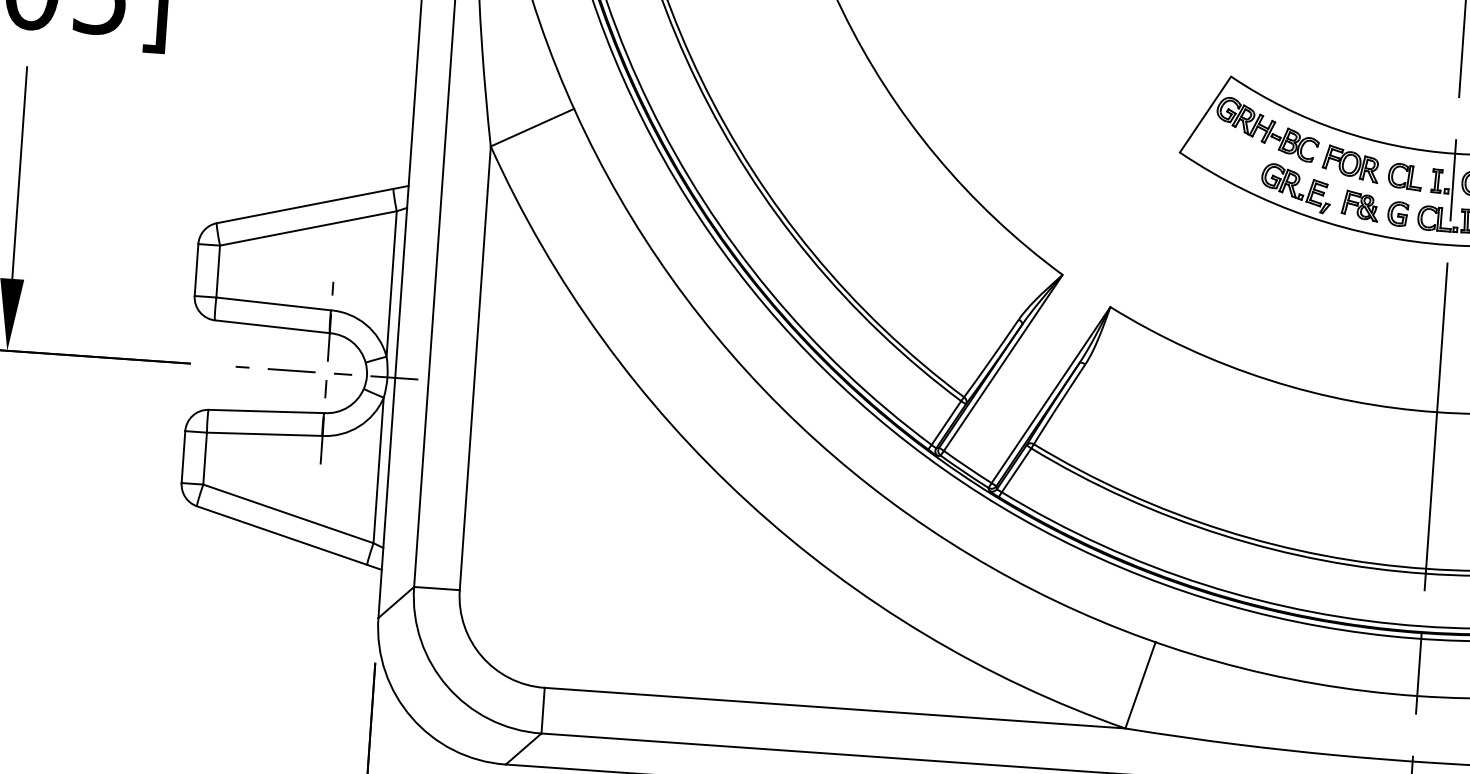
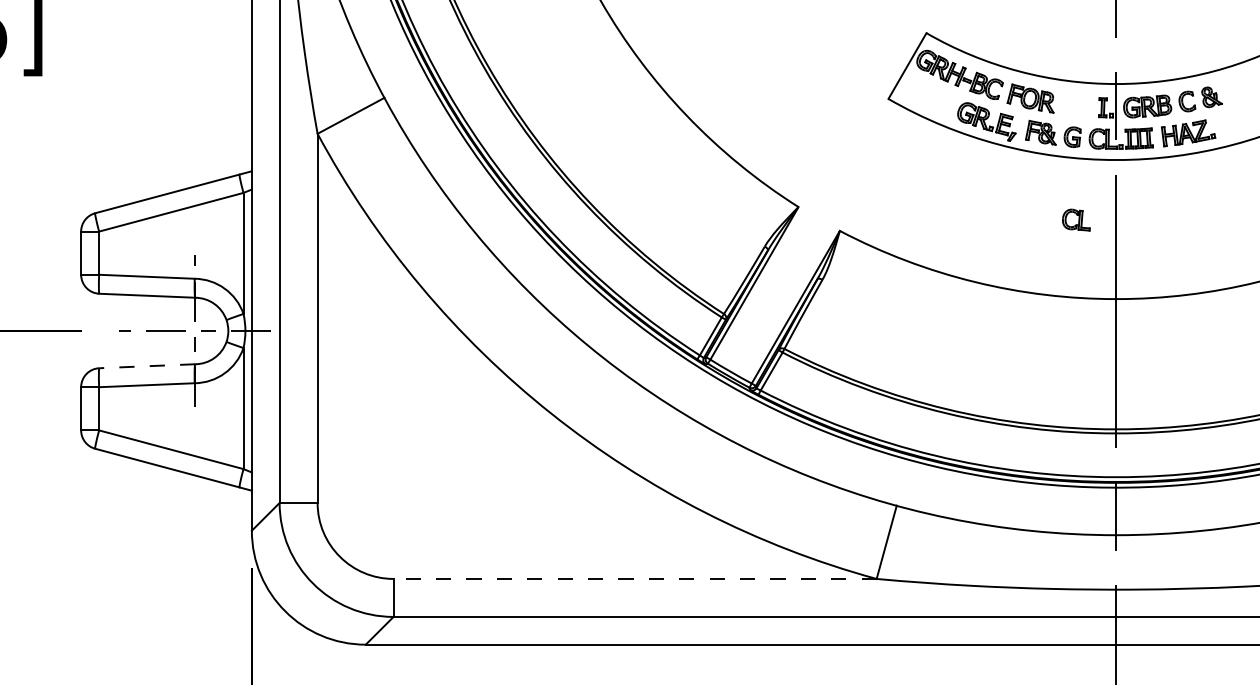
part: (1405, 176) -> (1076, 219), moved
line: (265, 411) -> (146, 366), solid -> dashed
line: (835, 707) -> (635, 578), solid -> dashed

